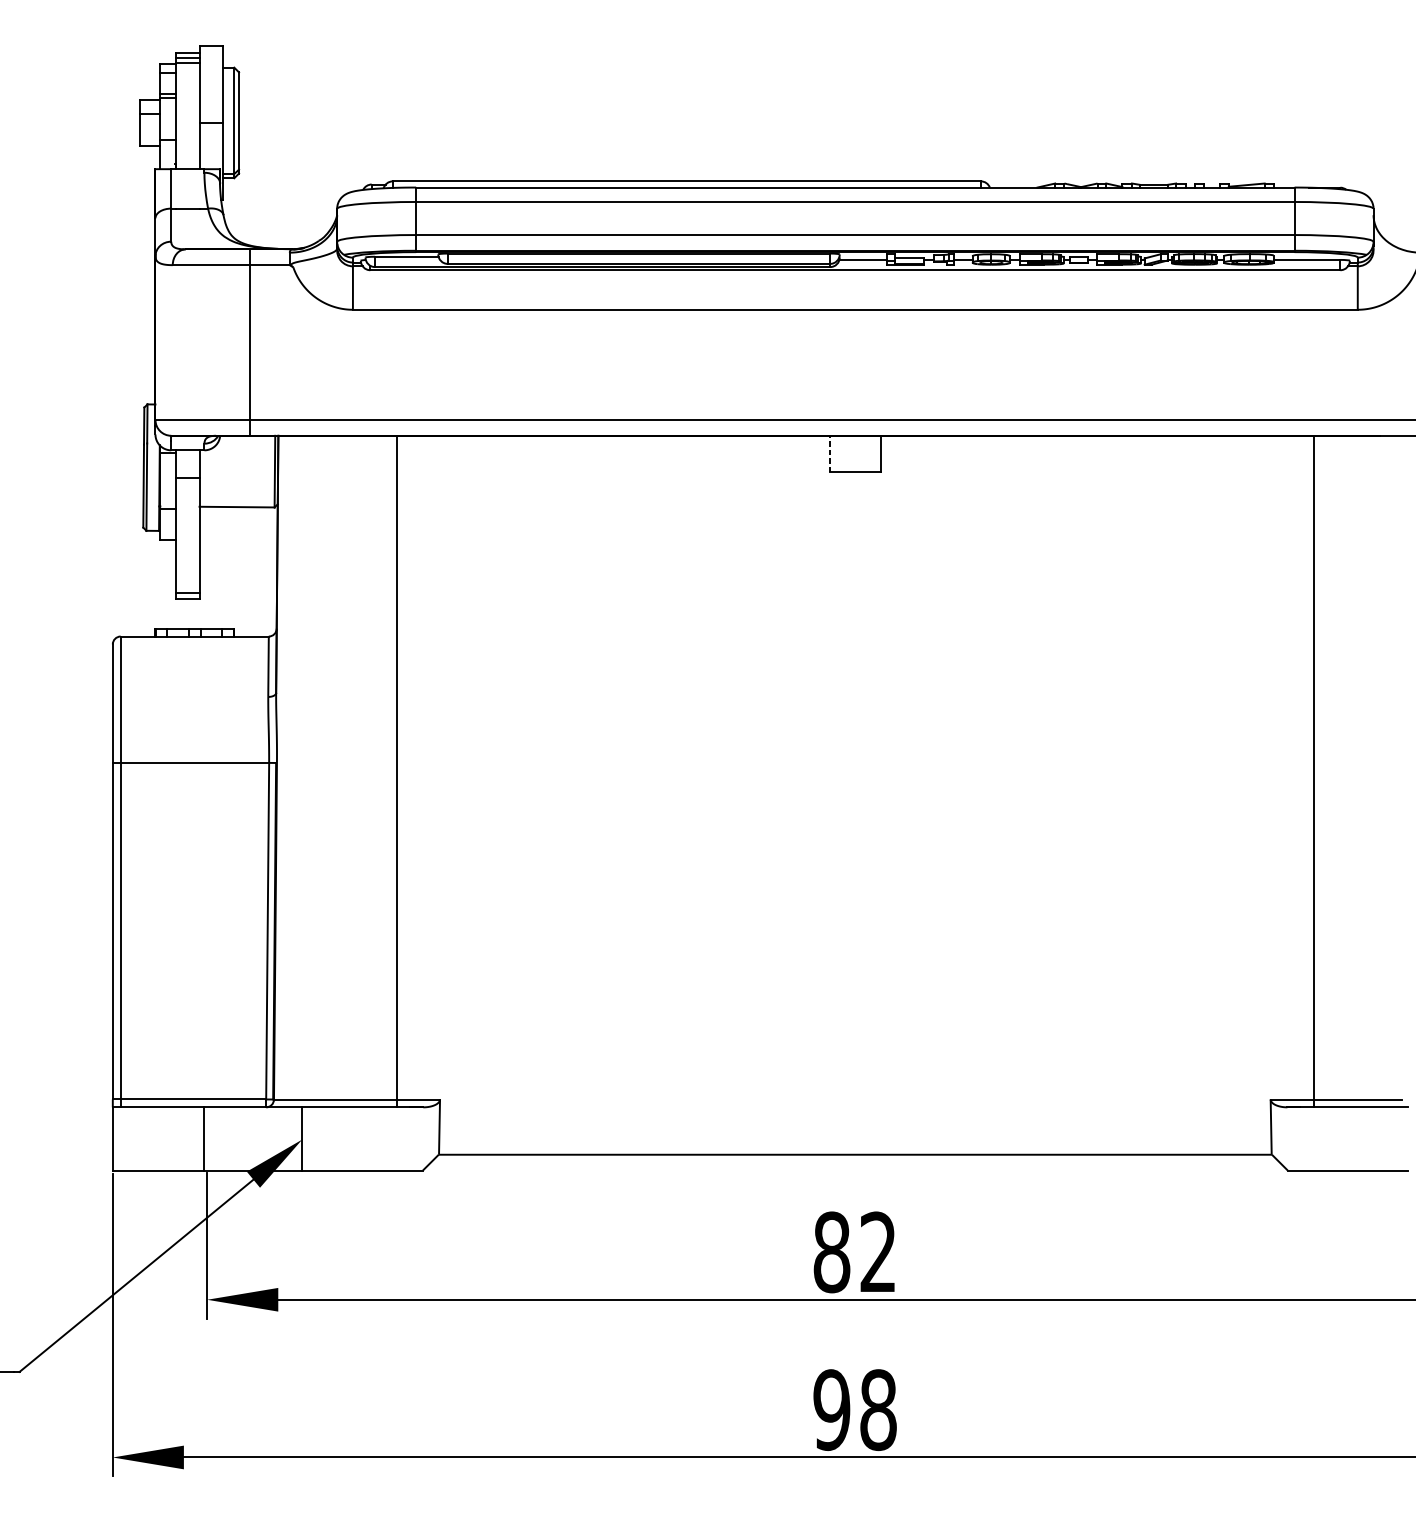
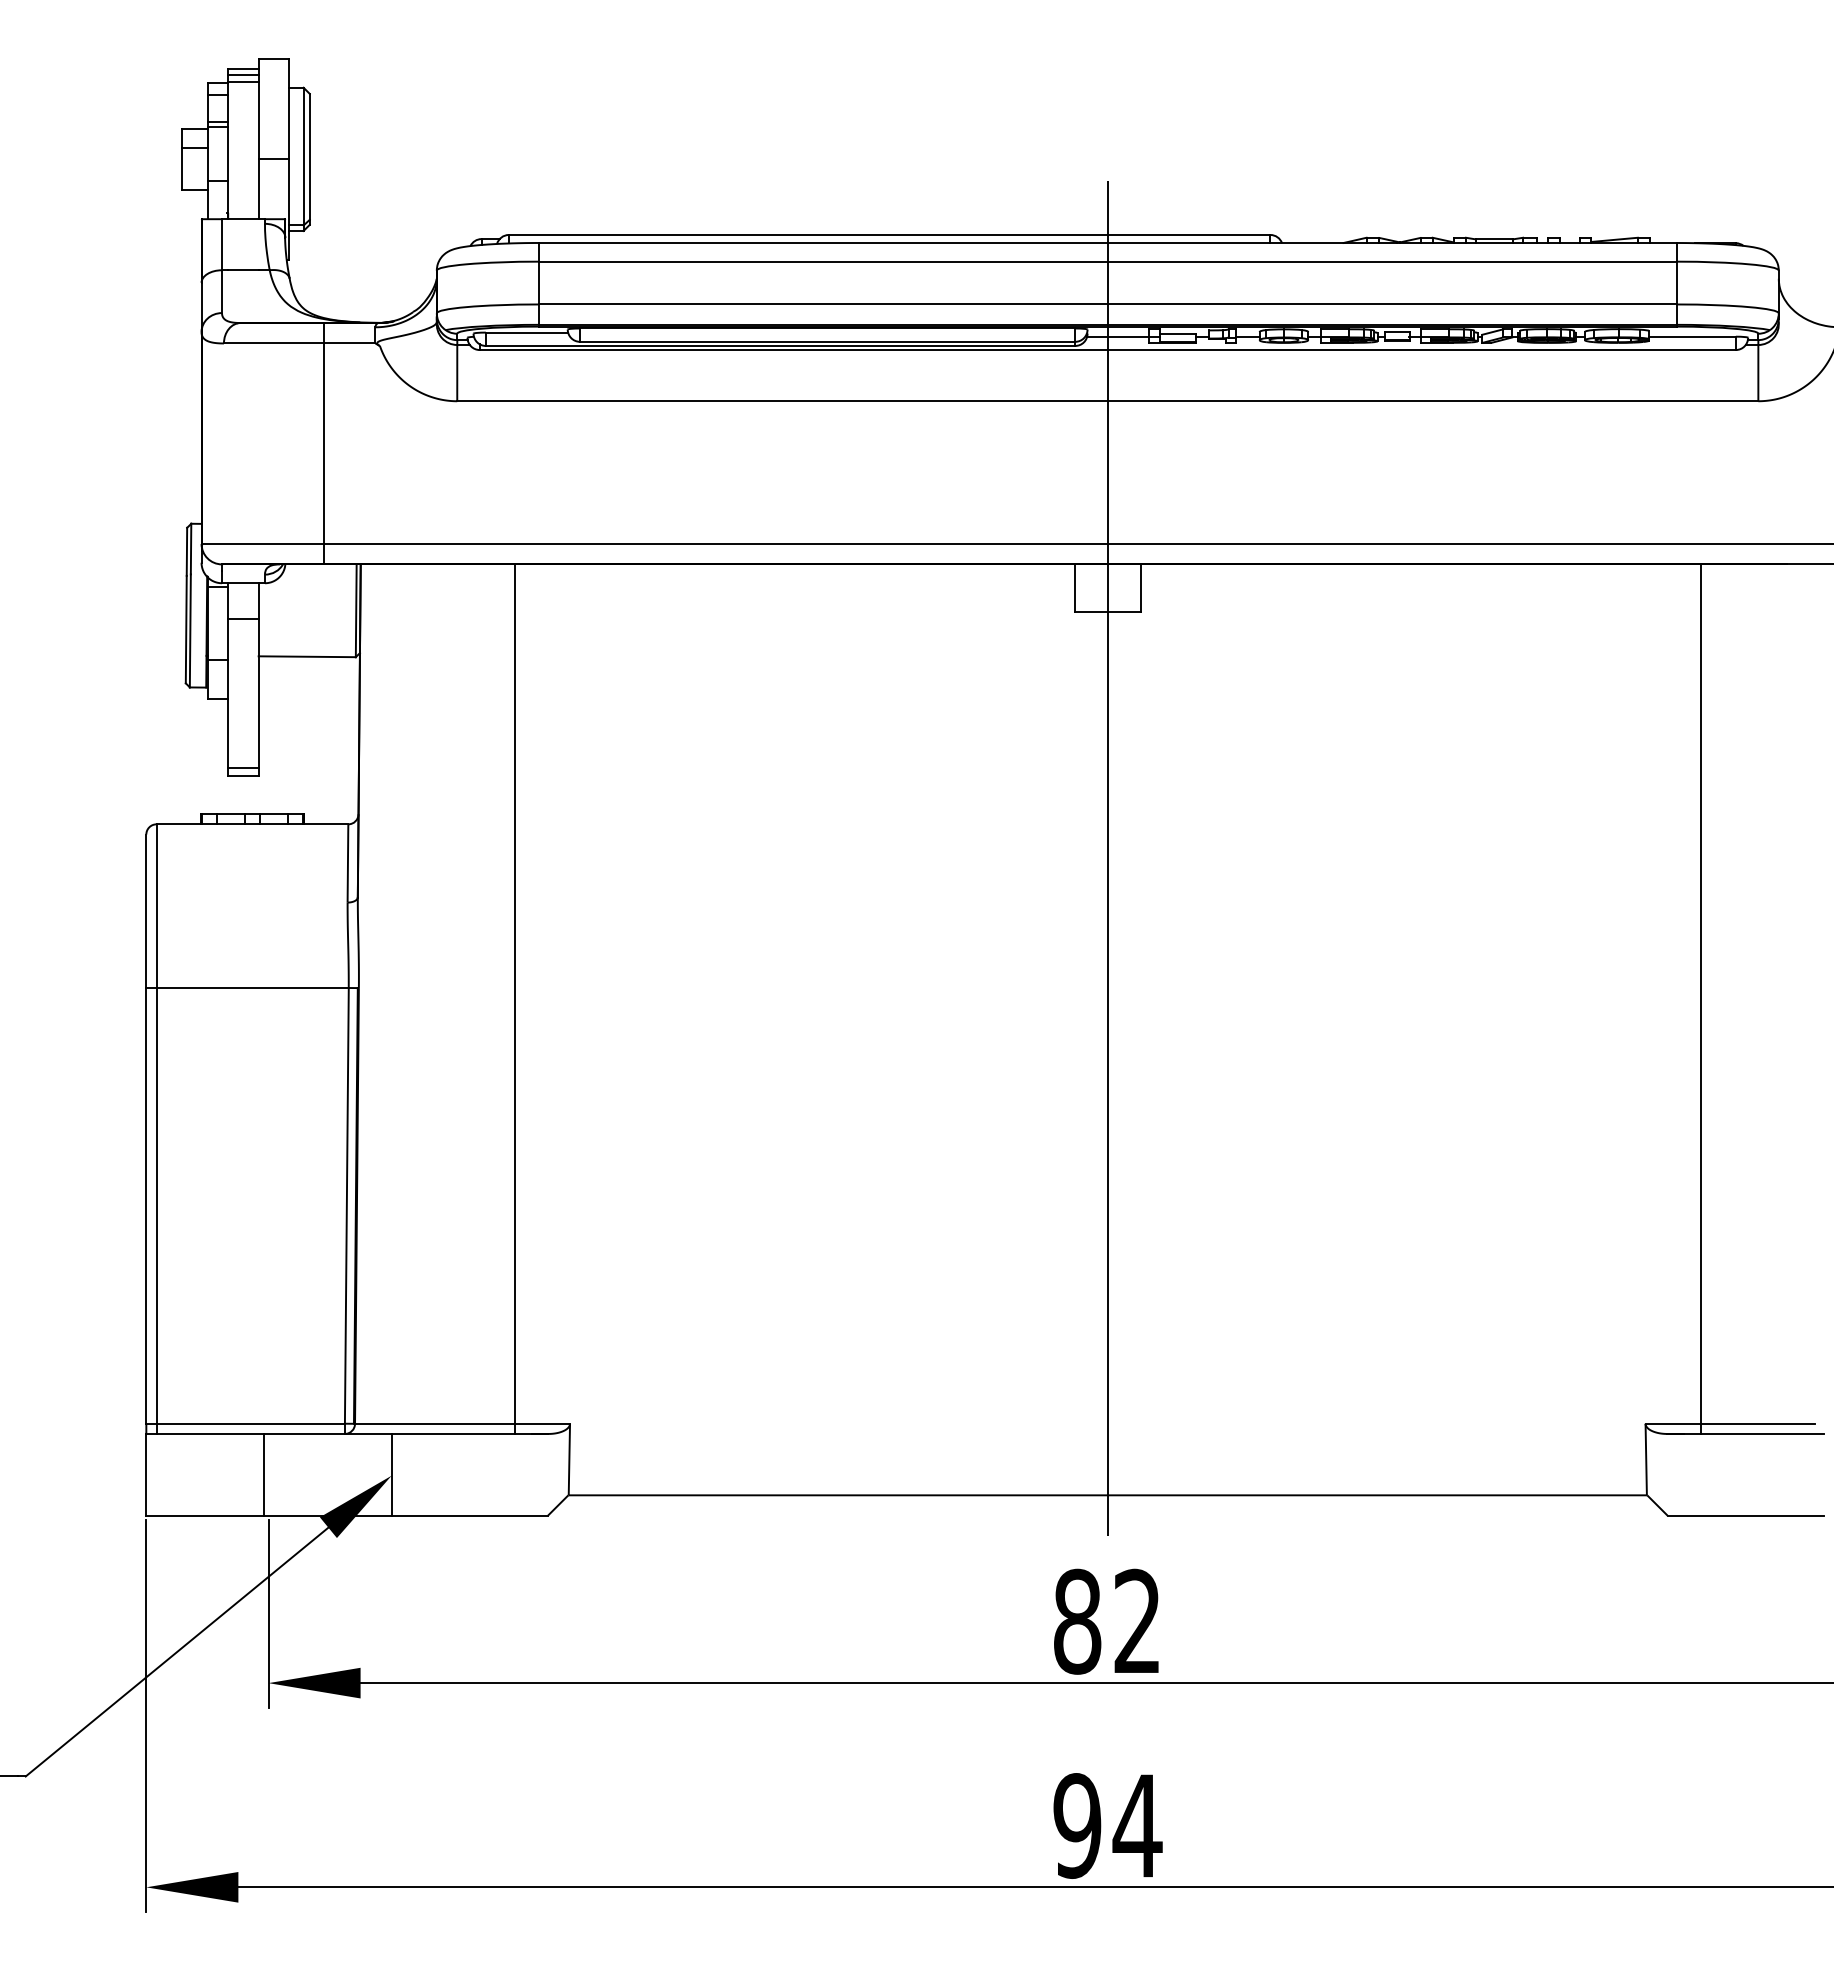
line: (830, 454) -> (1075, 588), dashed -> solid
line: (855, 662) -> (1107, 858), added
text: (878, 1409) -> (1137, 1825), 98 -> 94

